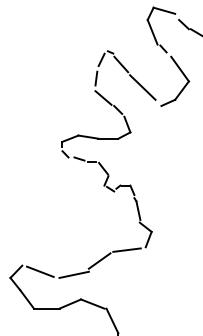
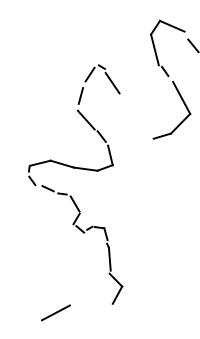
line: (142, 87) -> (134, 113), removed
line: (126, 249) -> (89, 303), removed
line: (73, 274) -> (22, 324), removed

